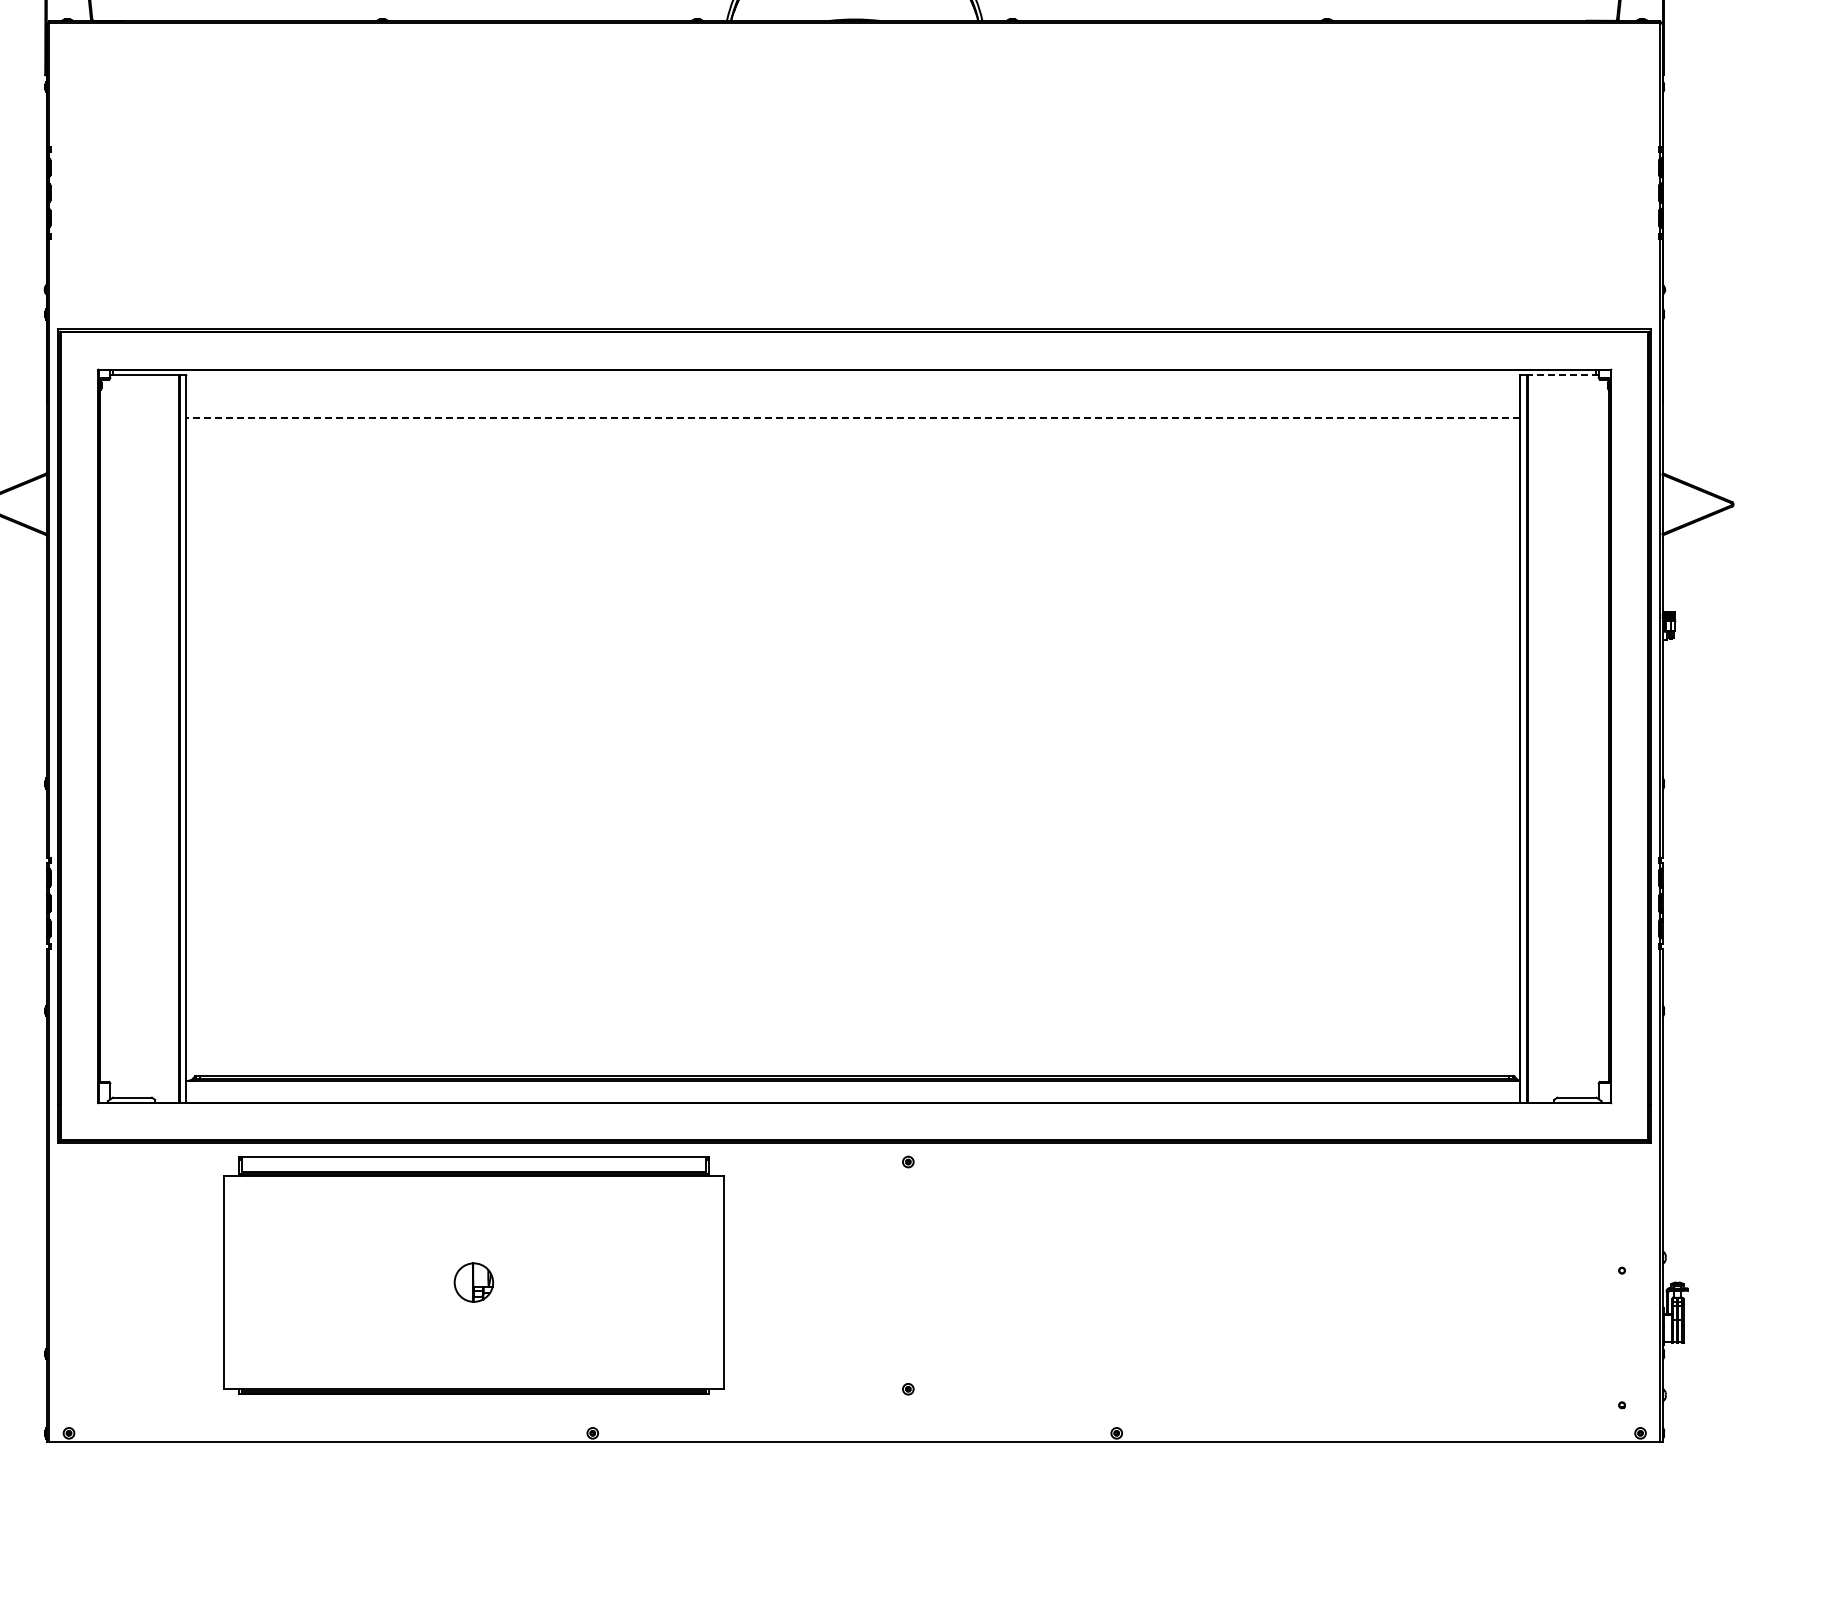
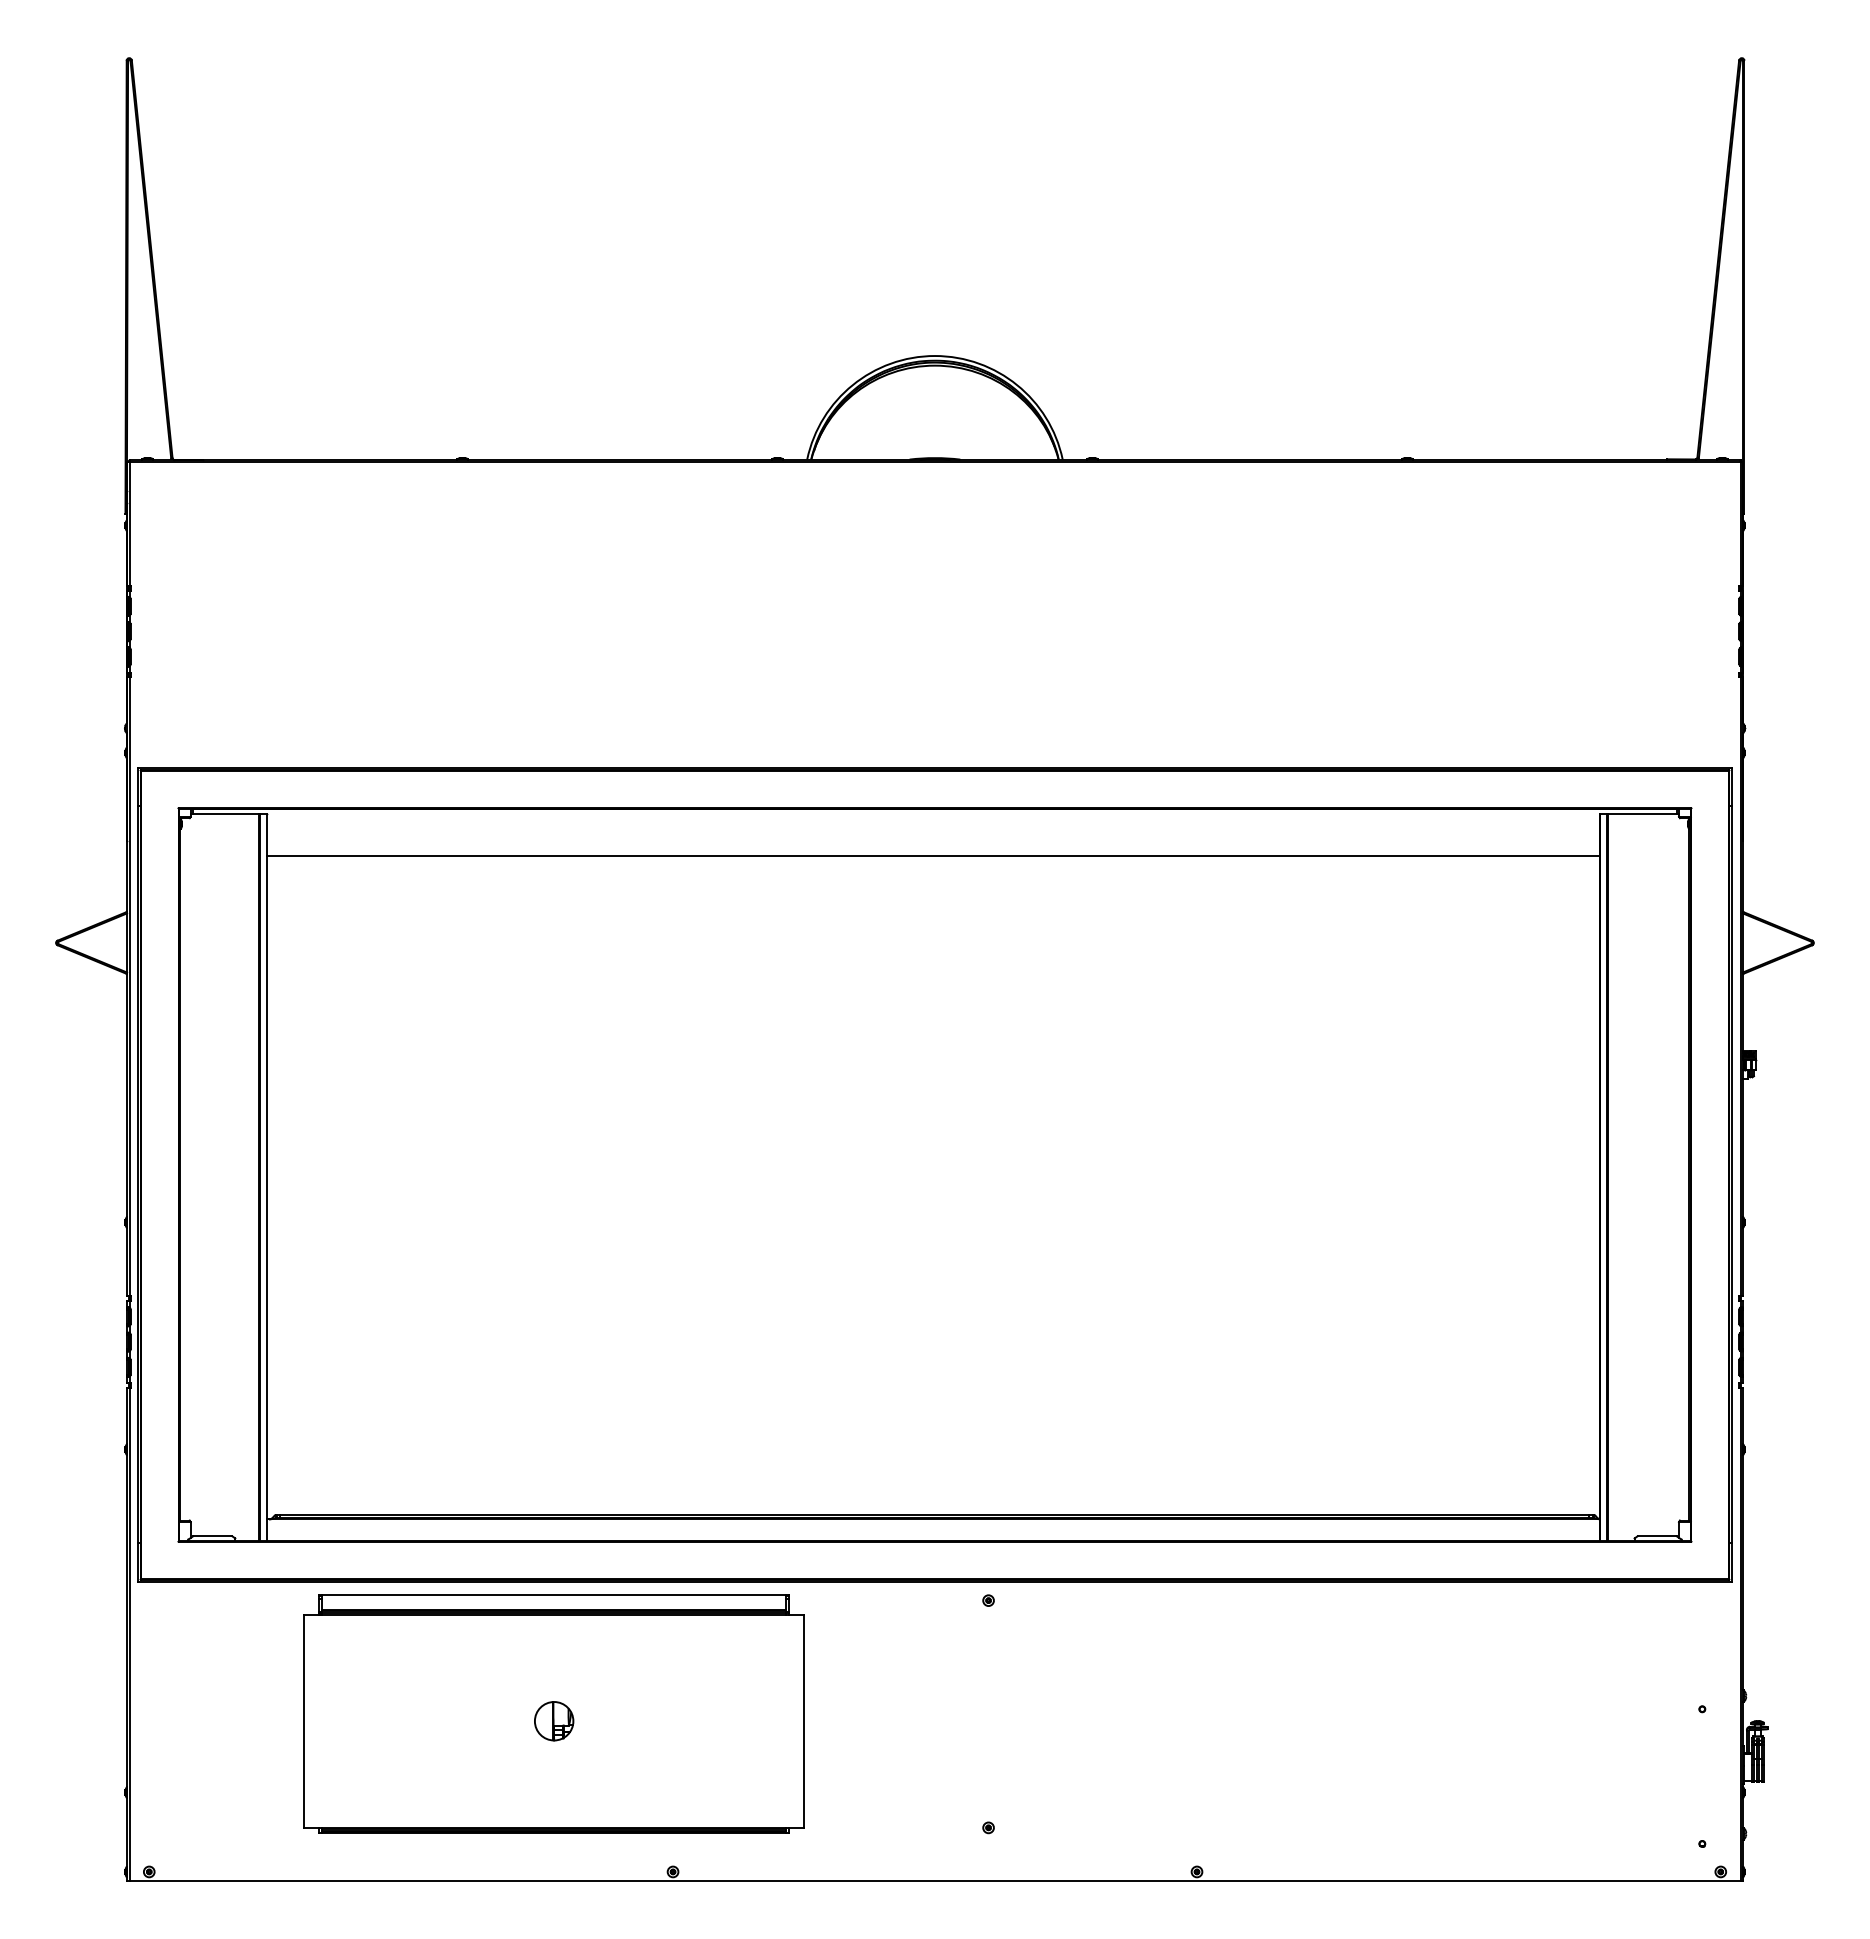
line: (1563, 374) -> (1643, 813), dashed -> solid
line: (853, 417) -> (933, 856), dashed -> solid

